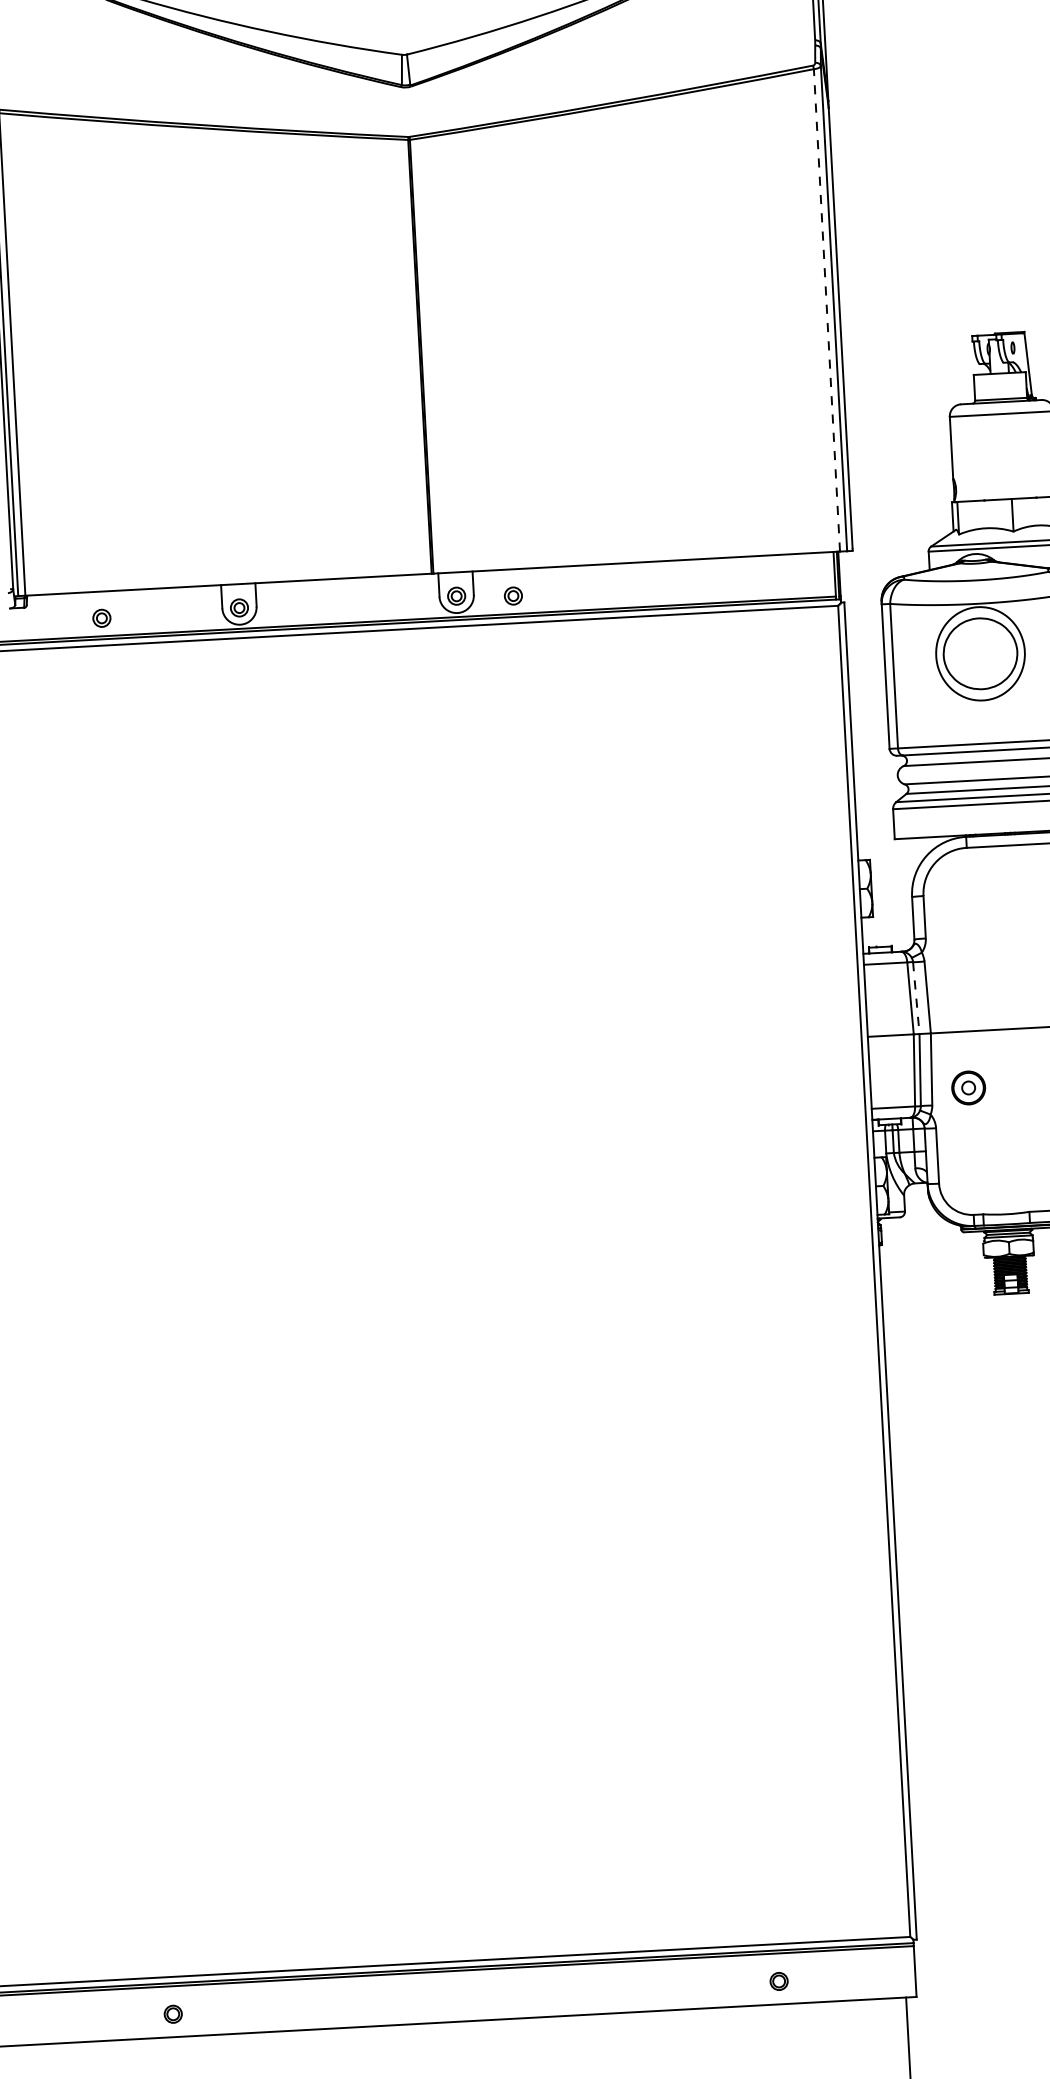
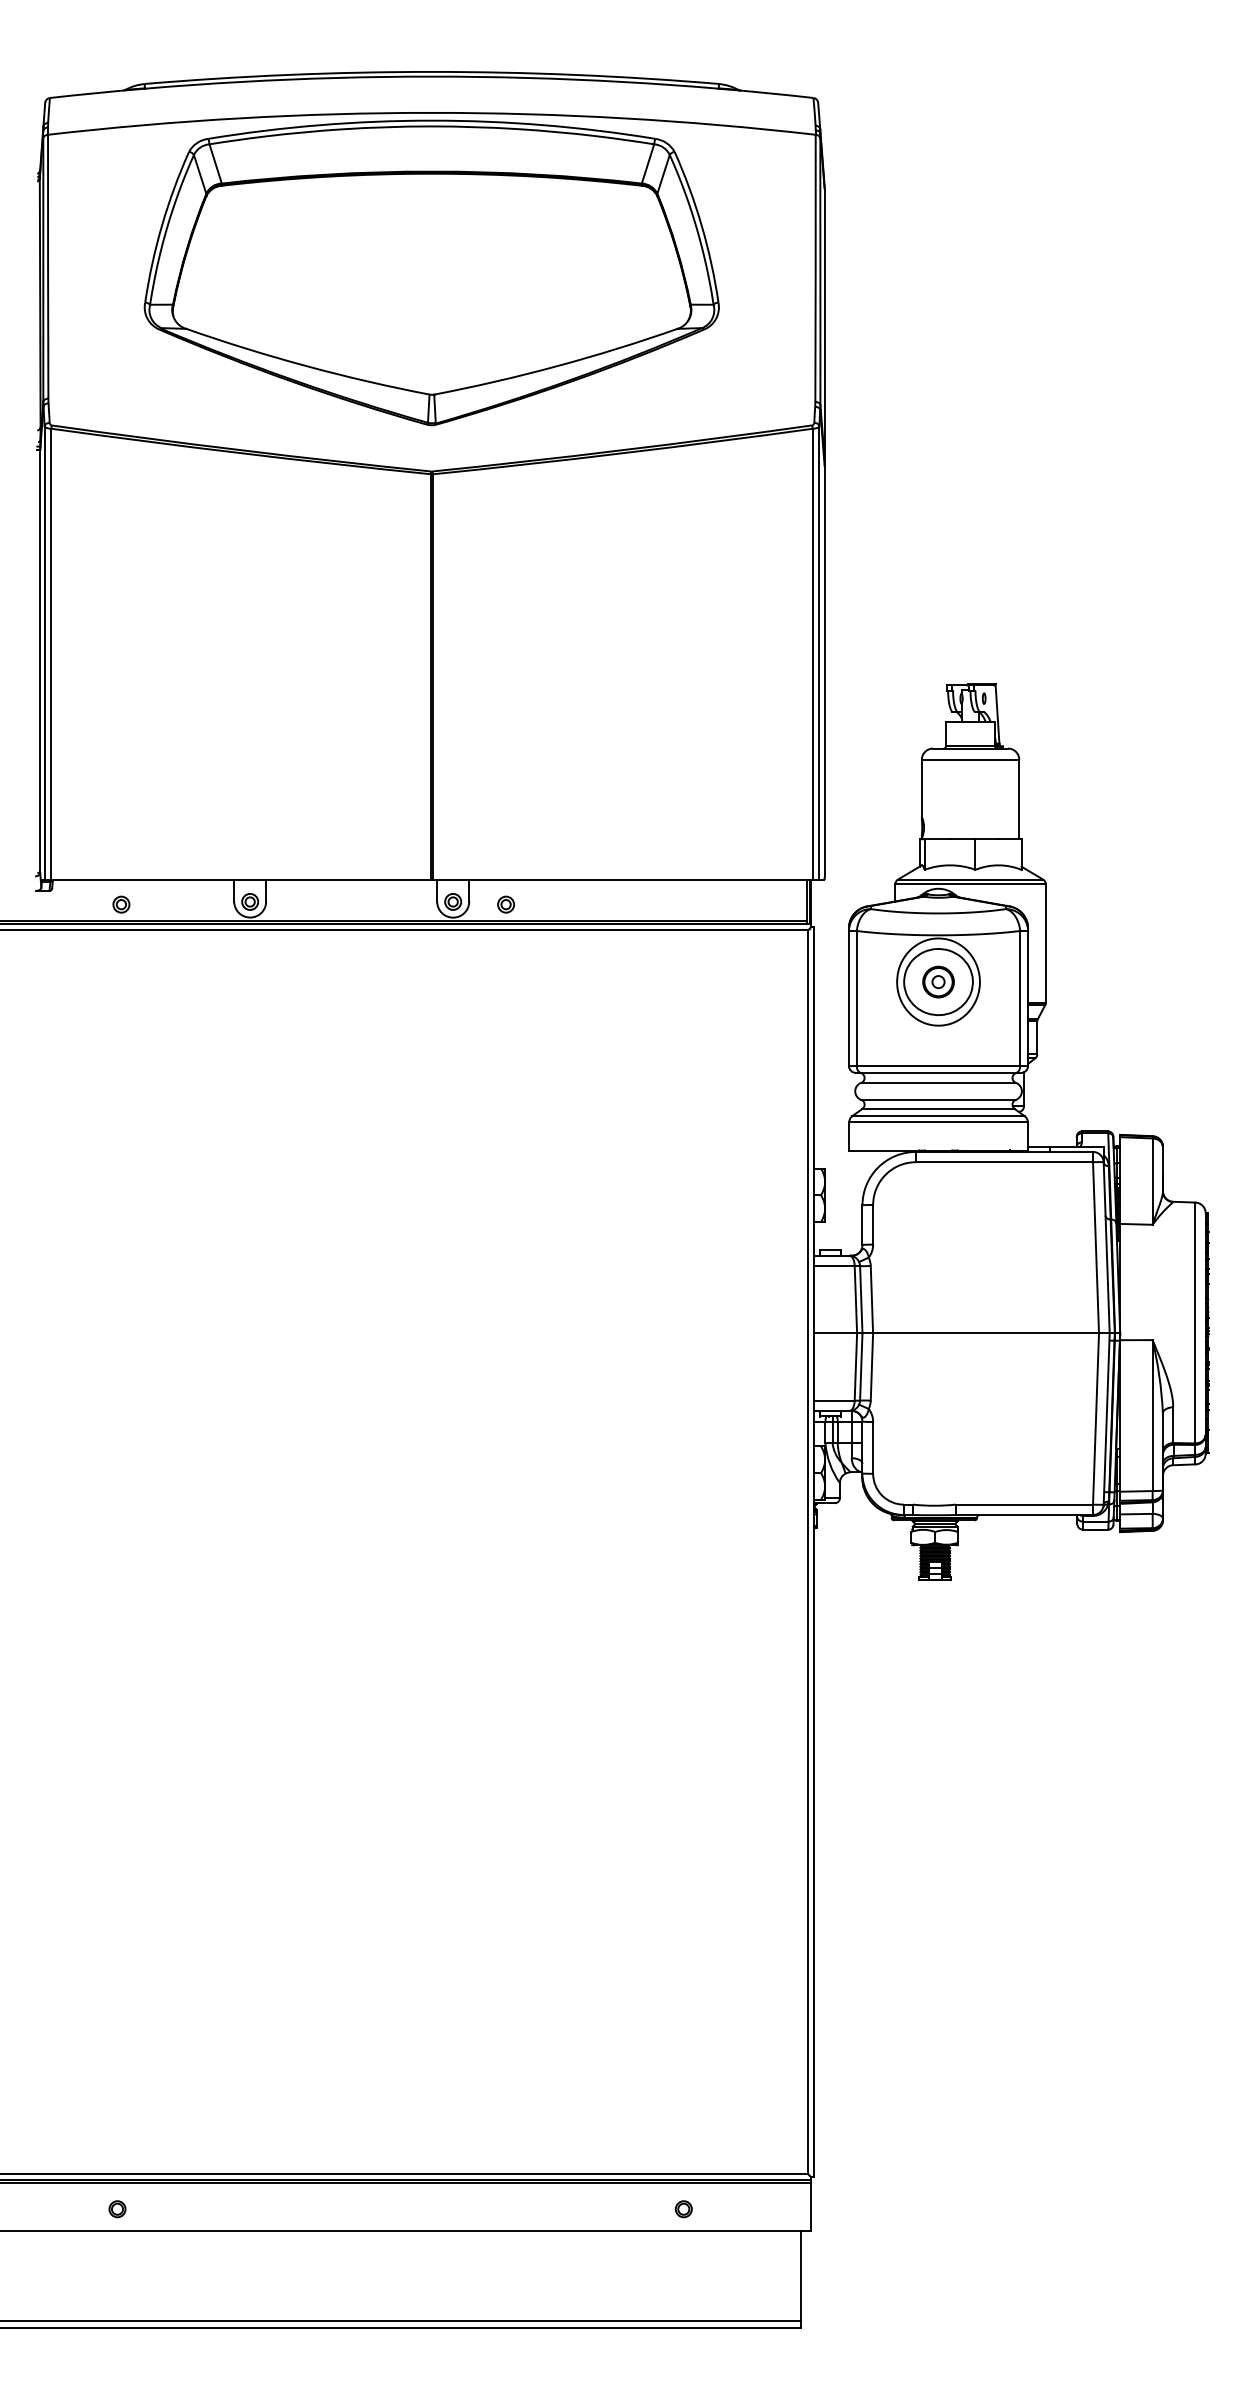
line: (826, 309) -> (812, 653), dashed -> solid
line: (916, 997) -> (861, 1299), dashed -> solid
part: (968, 1087) -> (938, 981), moved

